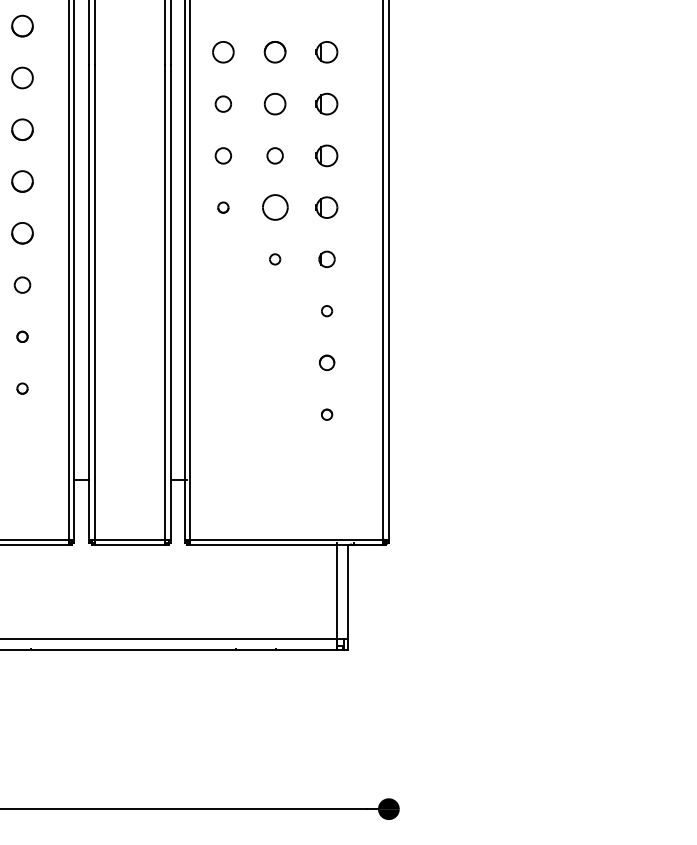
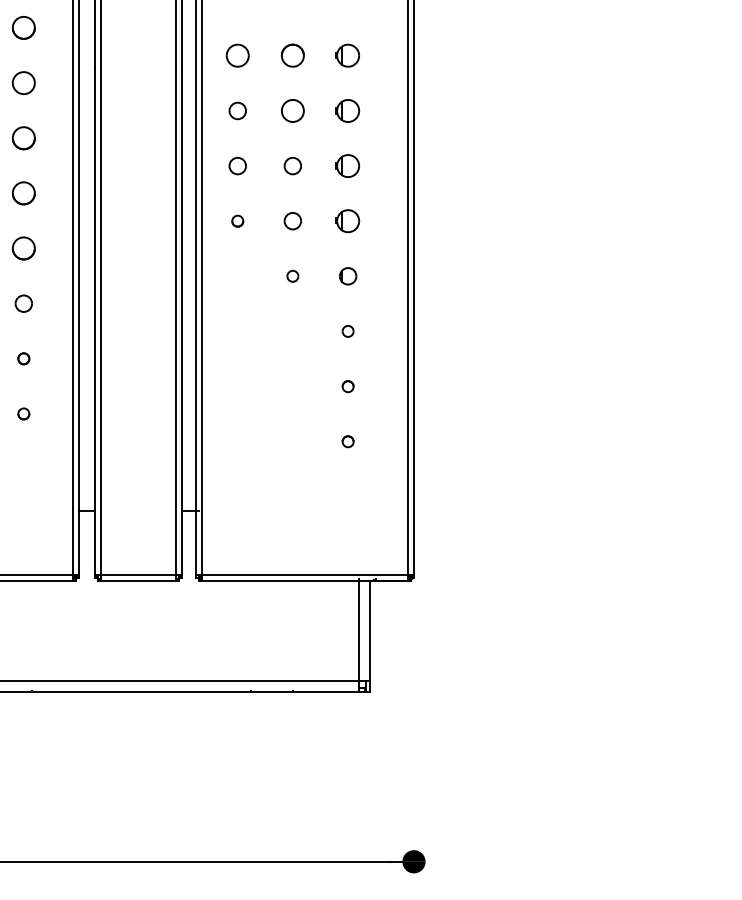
part: (274, 207) -> (292, 221), size x0.62
part: (326, 362) -> (347, 386), size x0.71

